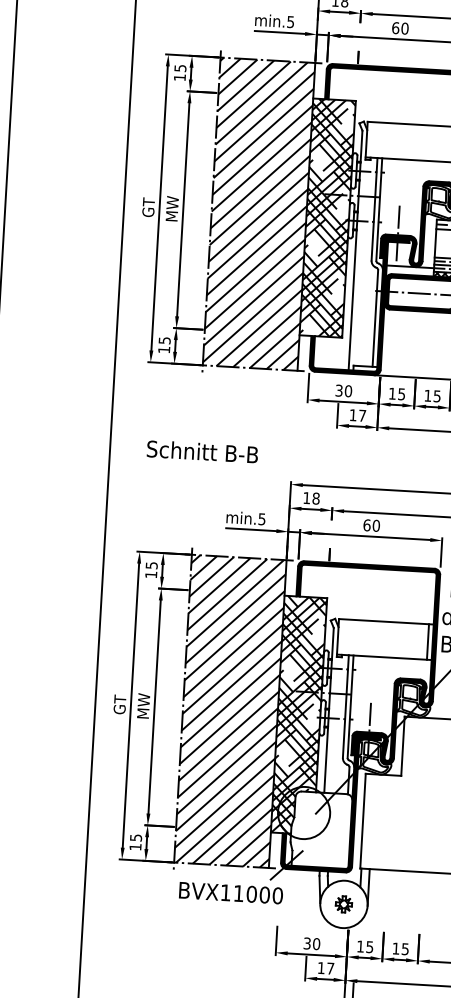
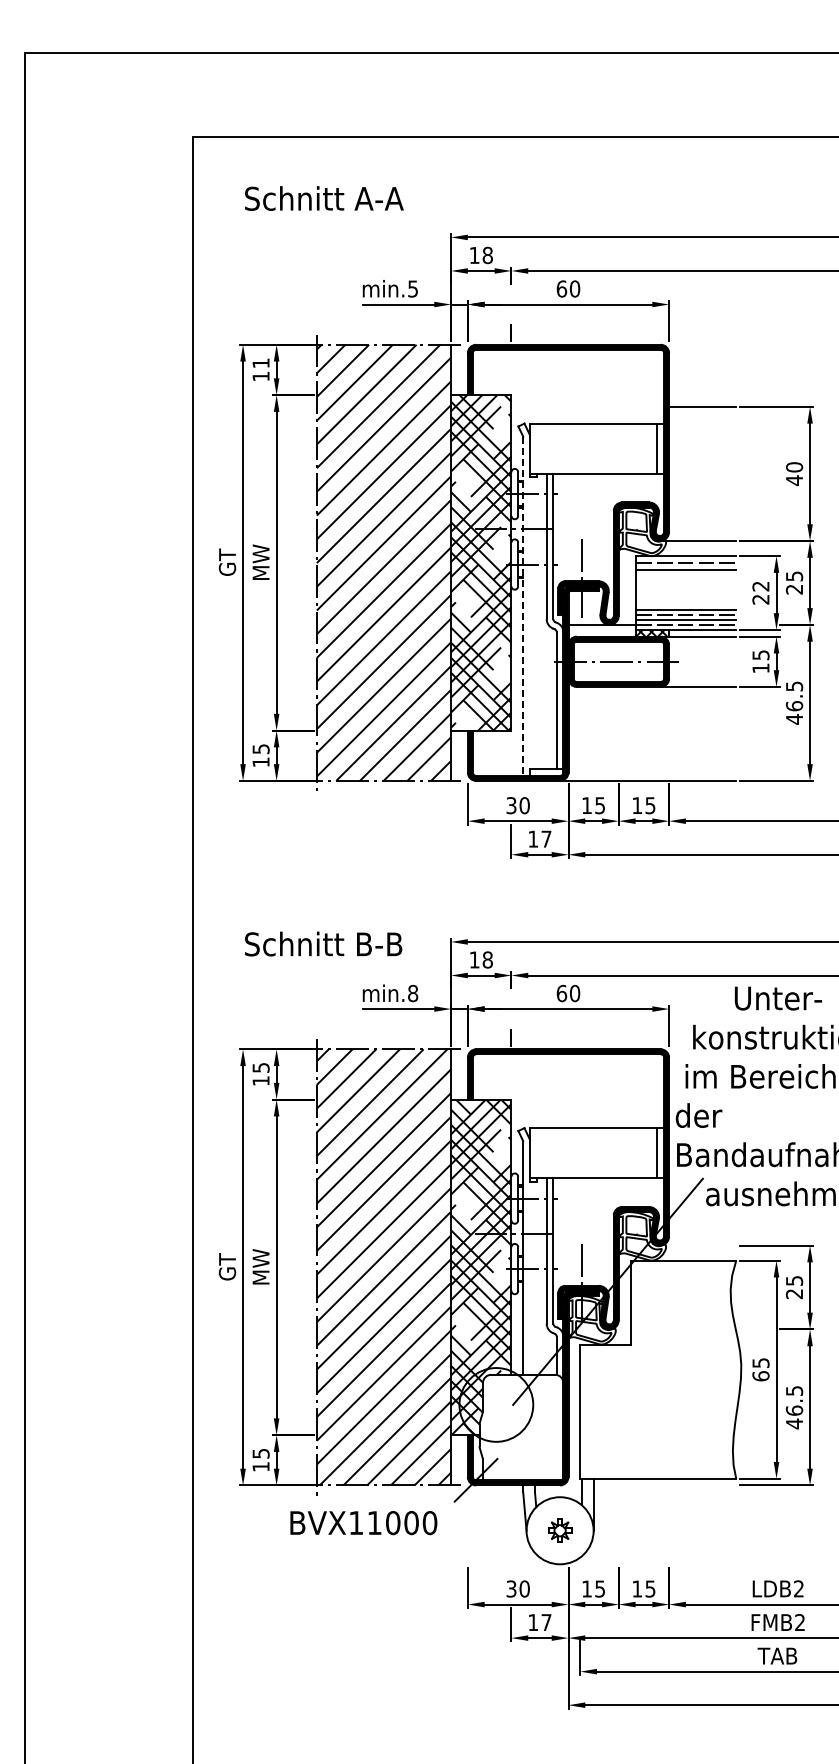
text: (180, 68) -> (260, 363), 15 -> 11
line: (355, 250) -> (523, 606), solid -> dashed
text: (202, 451) -> (323, 943), moved
text: (262, 519) -> (413, 993), min.5 -> min.8
text: (230, 893) -> (363, 1523), moved

